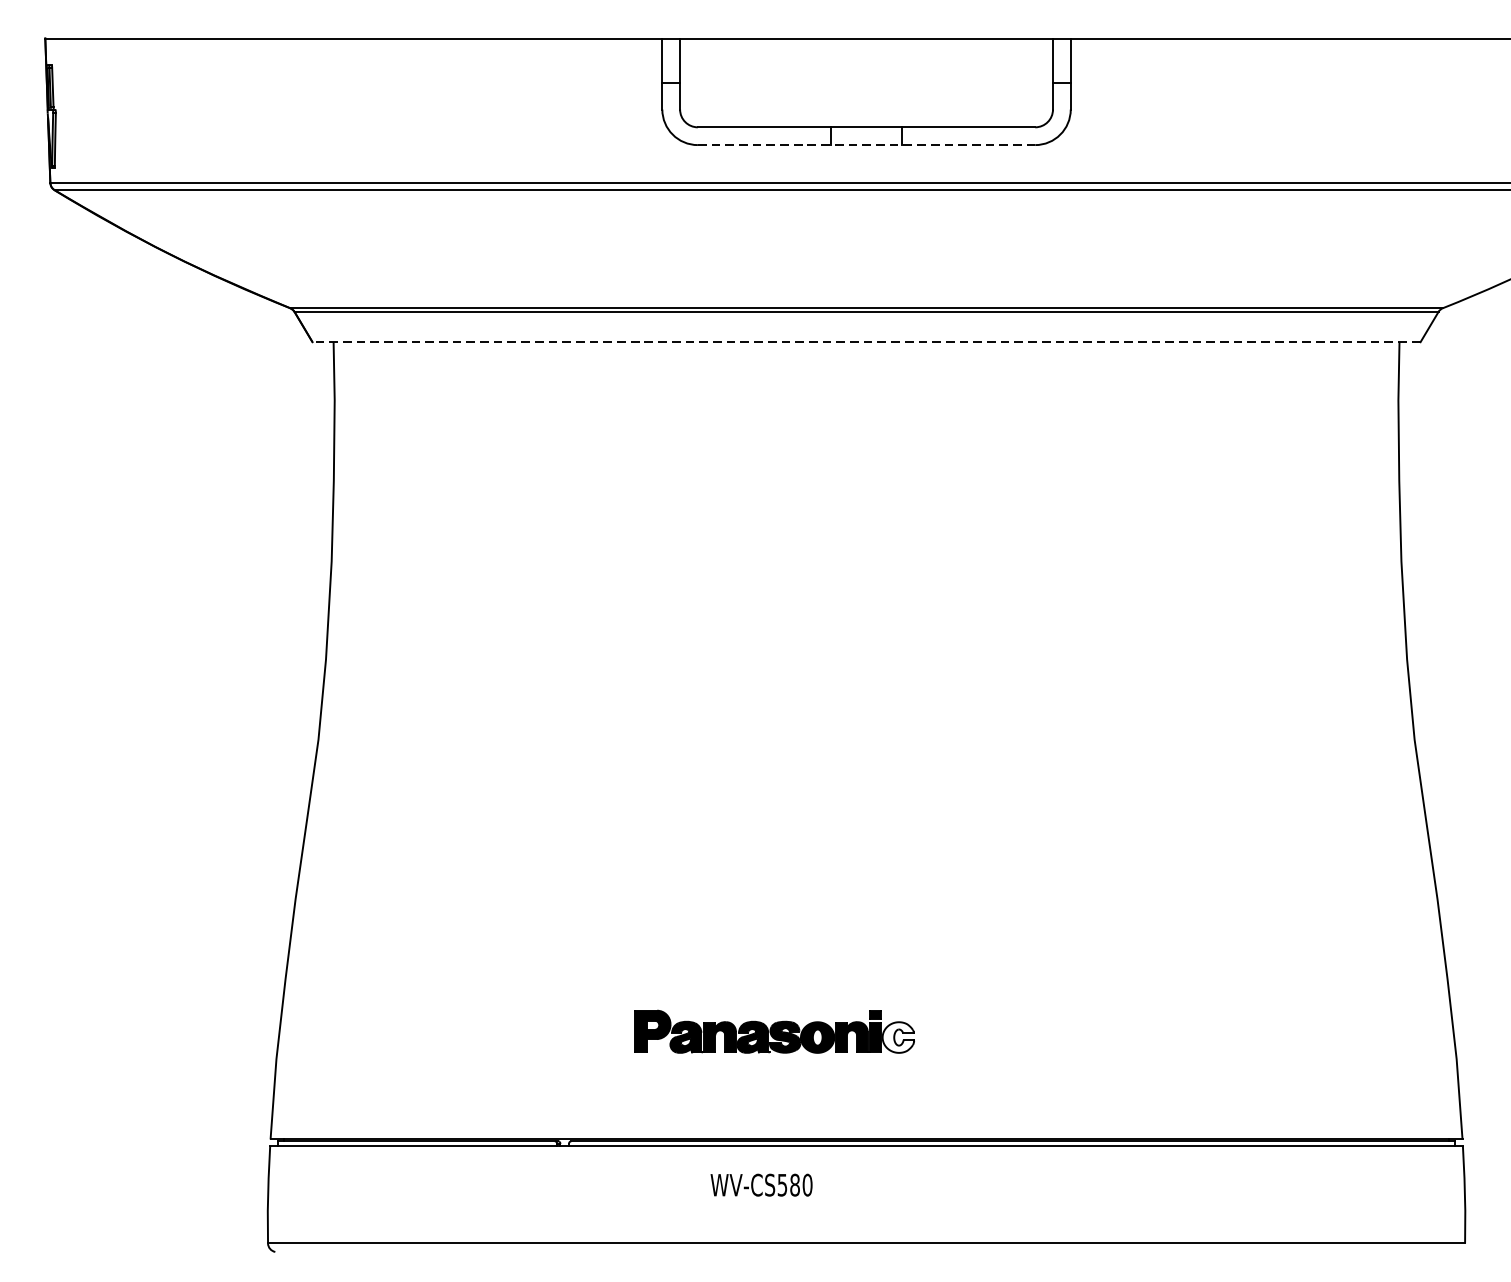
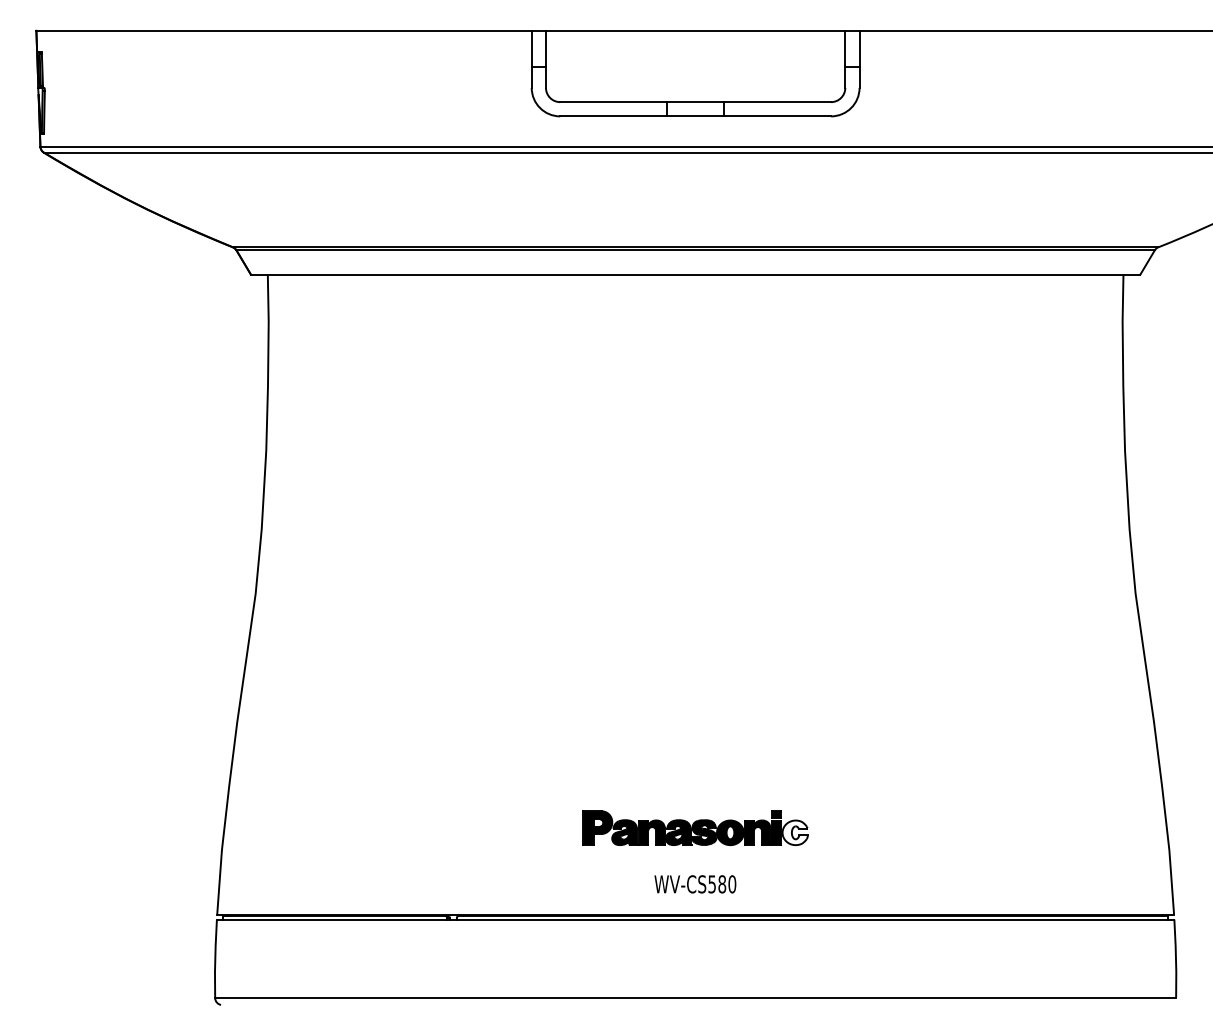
line: (867, 145) -> (696, 116), dashed -> solid
line: (866, 342) -> (695, 274), dashed -> solid
part: (774, 1030) -> (695, 827), moved
text: (761, 1185) -> (695, 884), moved

